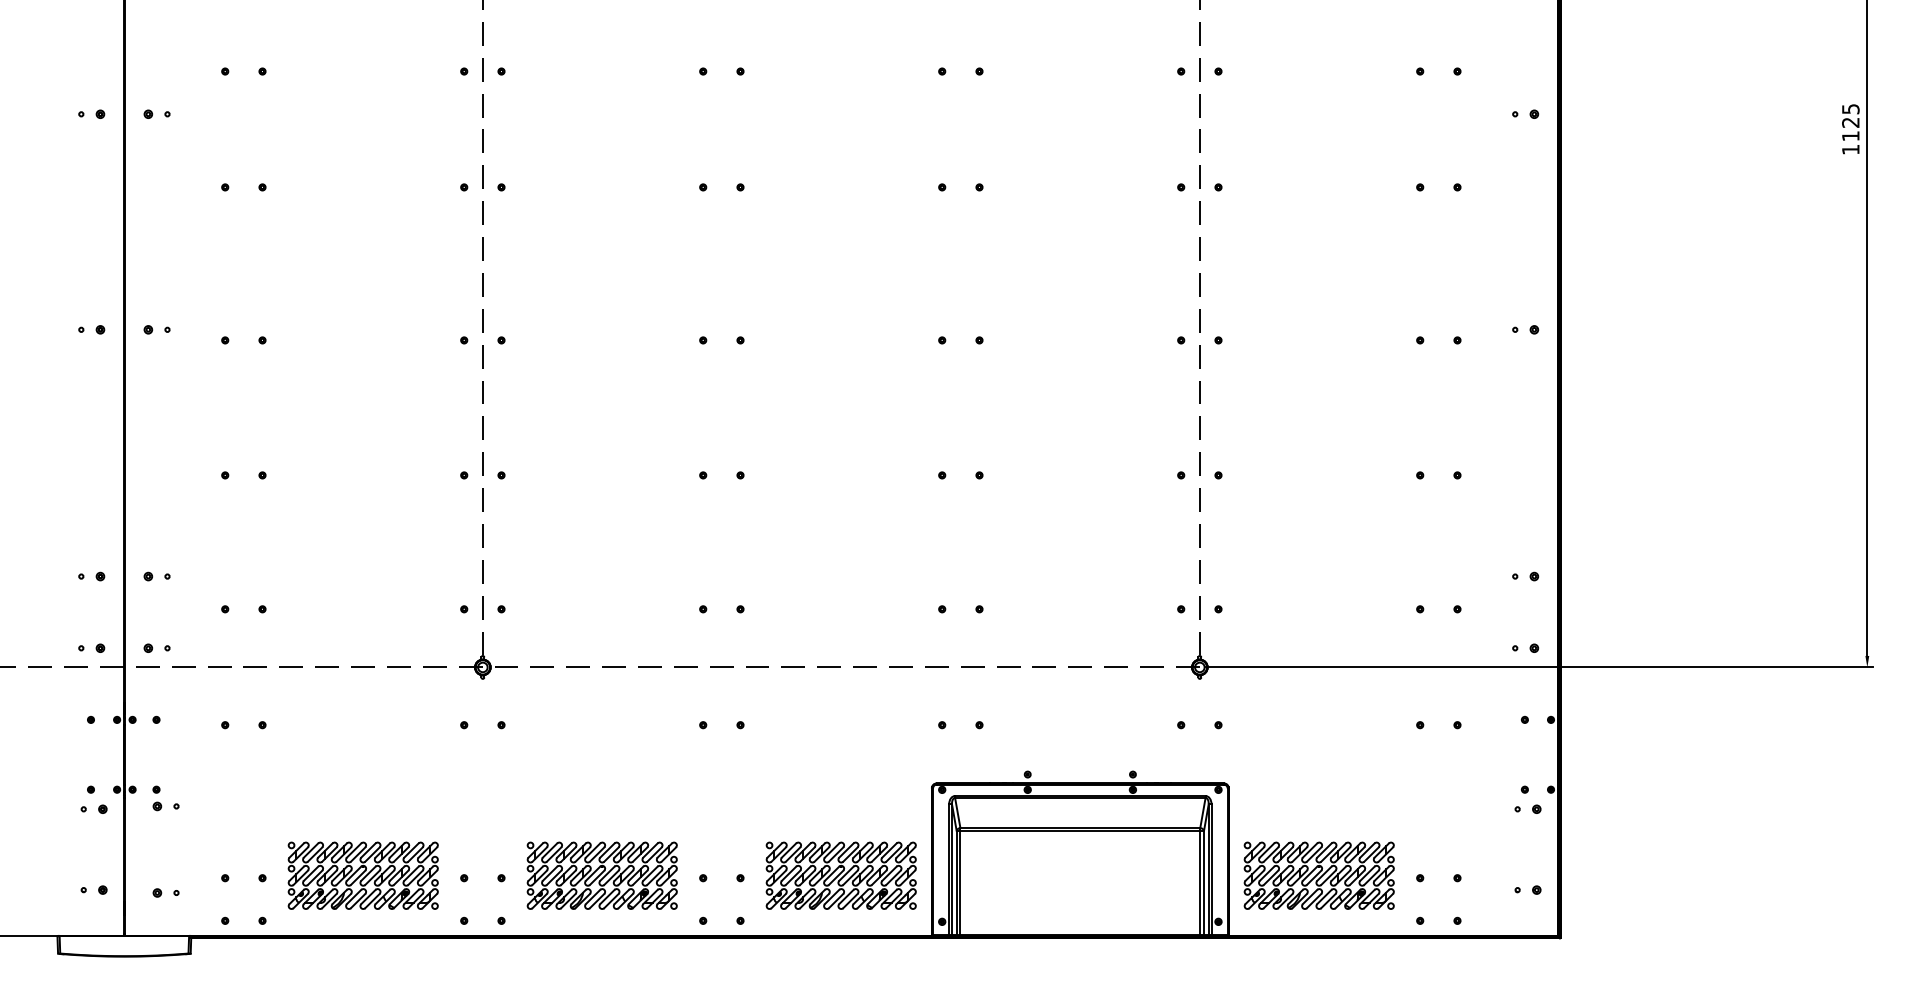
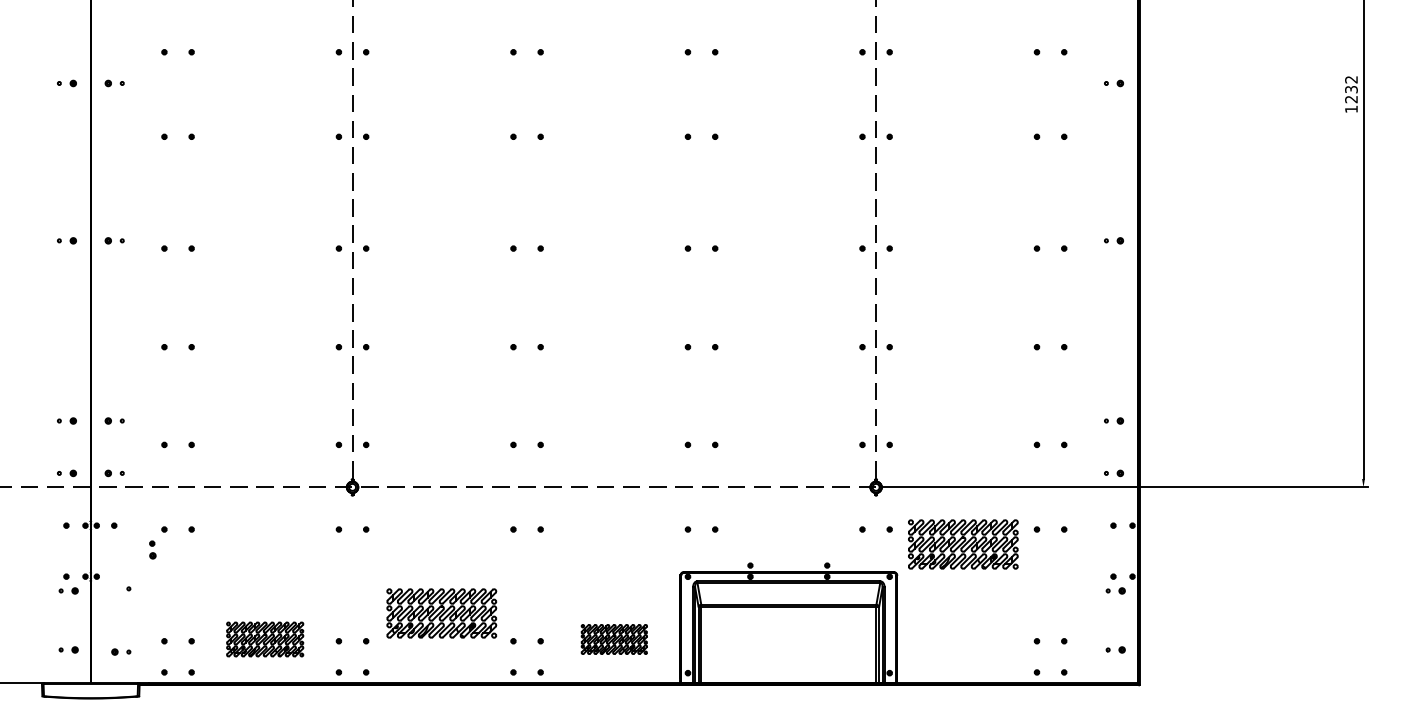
text: (1850, 122) -> (1351, 89), 1125 -> 1232
part: (156, 797) -> (152, 549), moved
part: (362, 875) -> (264, 639), size x0.7
part: (601, 875) -> (441, 613), moved
part: (841, 875) -> (614, 639), size x0.6
part: (1319, 875) -> (963, 544), moved

